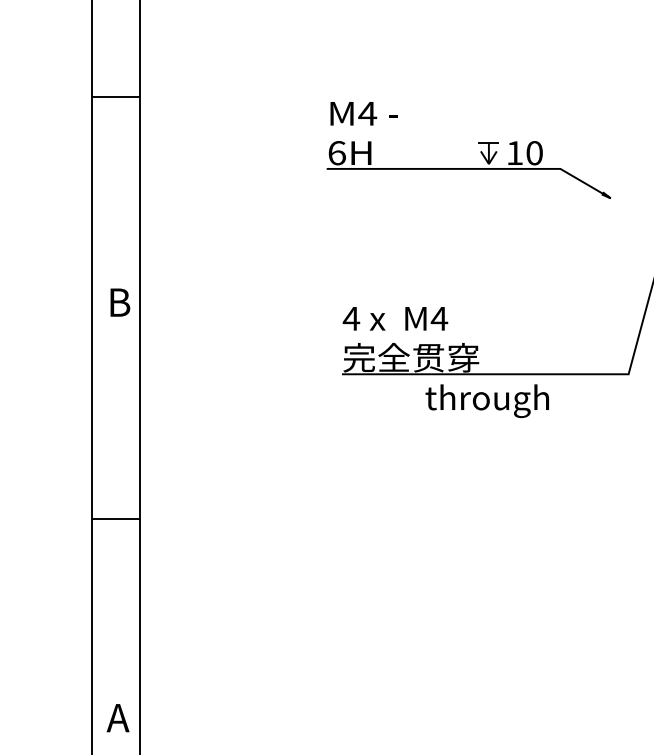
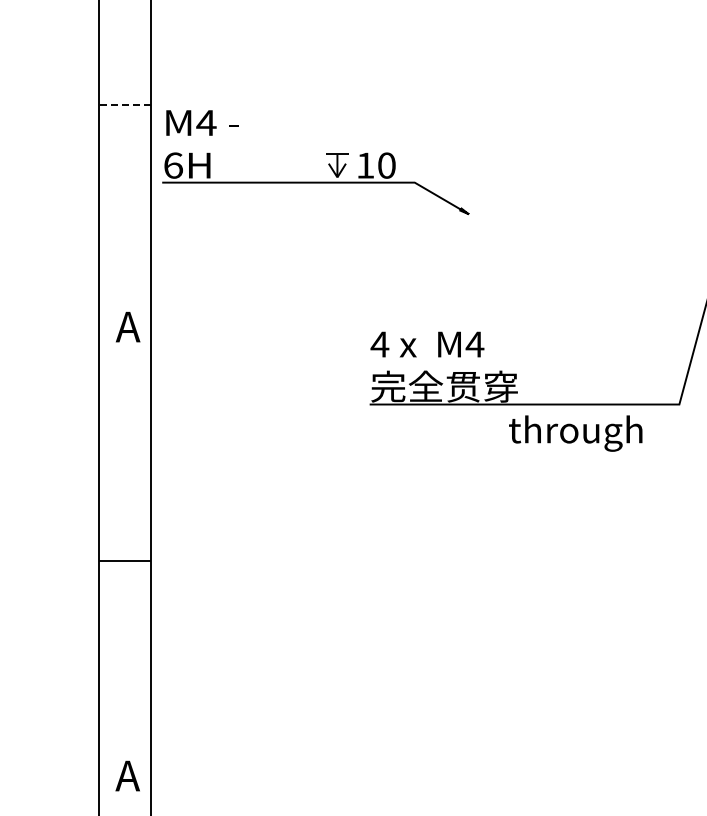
line: (115, 96) -> (125, 104), solid -> dashed
part: (480, 151) -> (328, 163), moved
text: (117, 302) -> (127, 326), B -> A
text: (487, 401) -> (575, 433), moved

